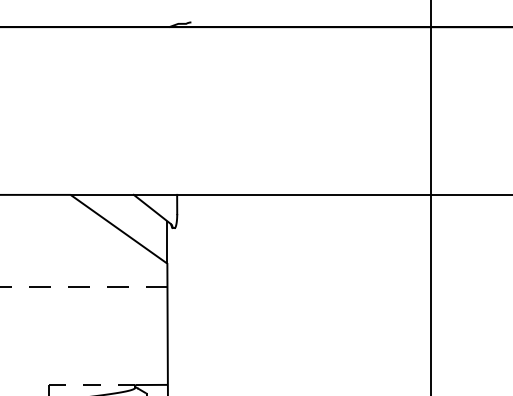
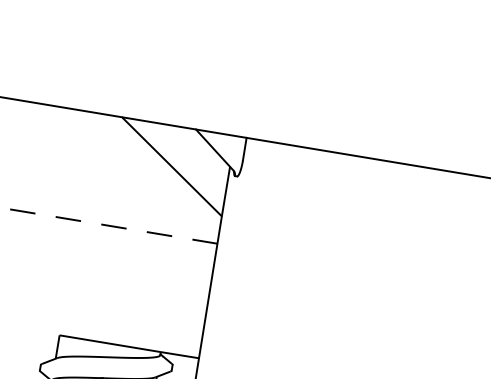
line: (91, 385) -> (109, 344), dashed -> solid

